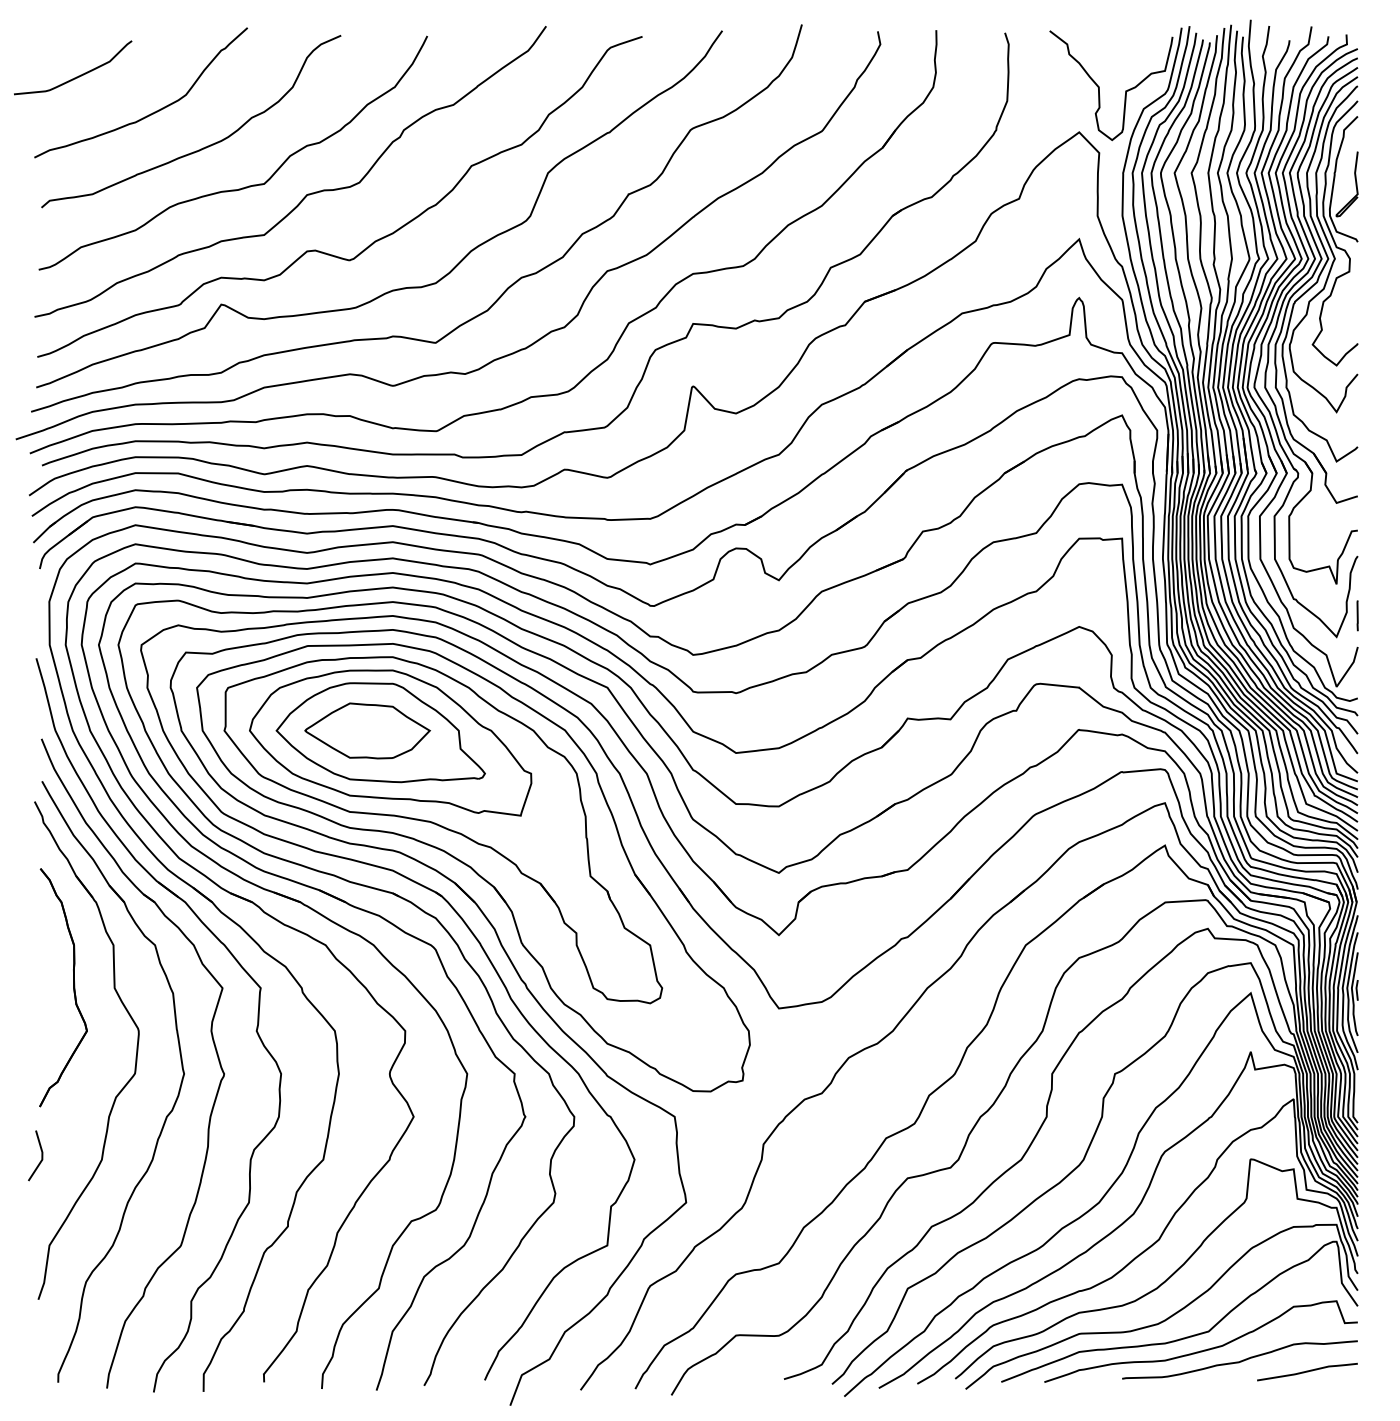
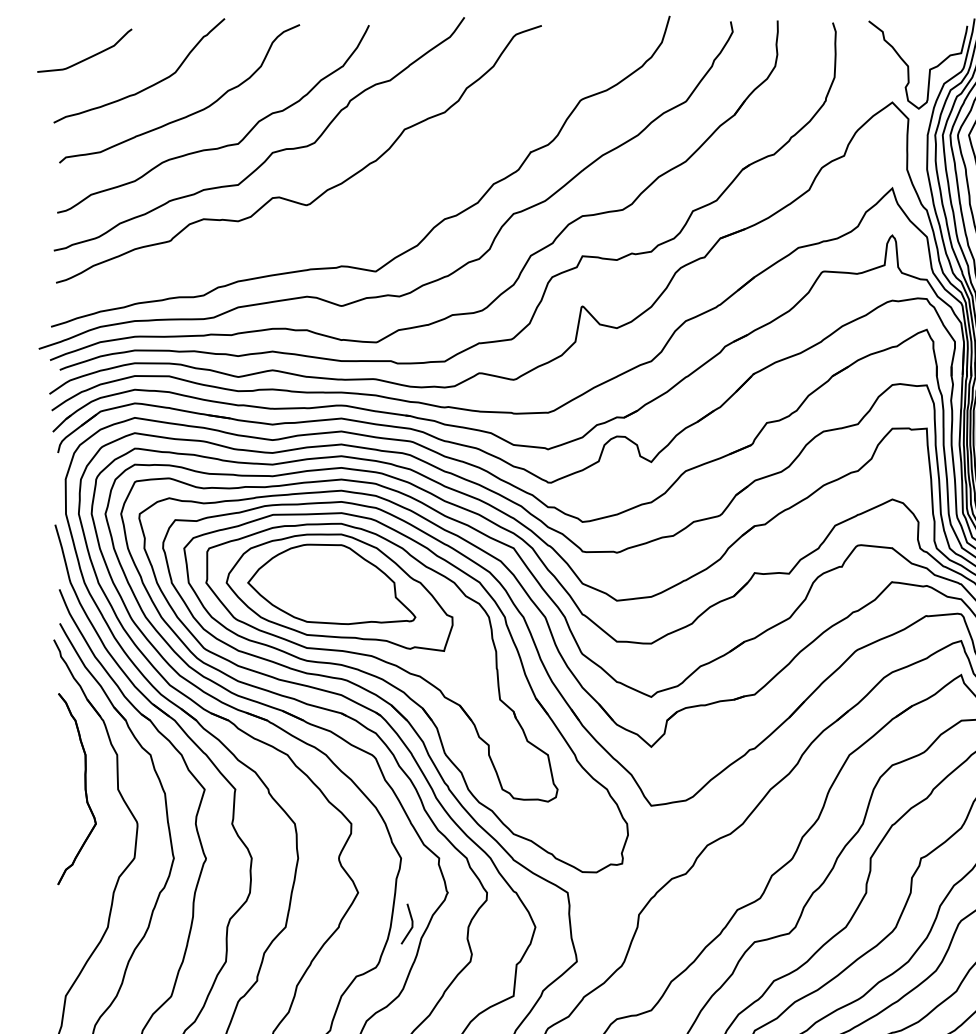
curve: (397, 288) -> (345, 227), removed
part: (367, 730) -> (321, 582), removed
line: (41, 1155) -> (411, 923), moved

